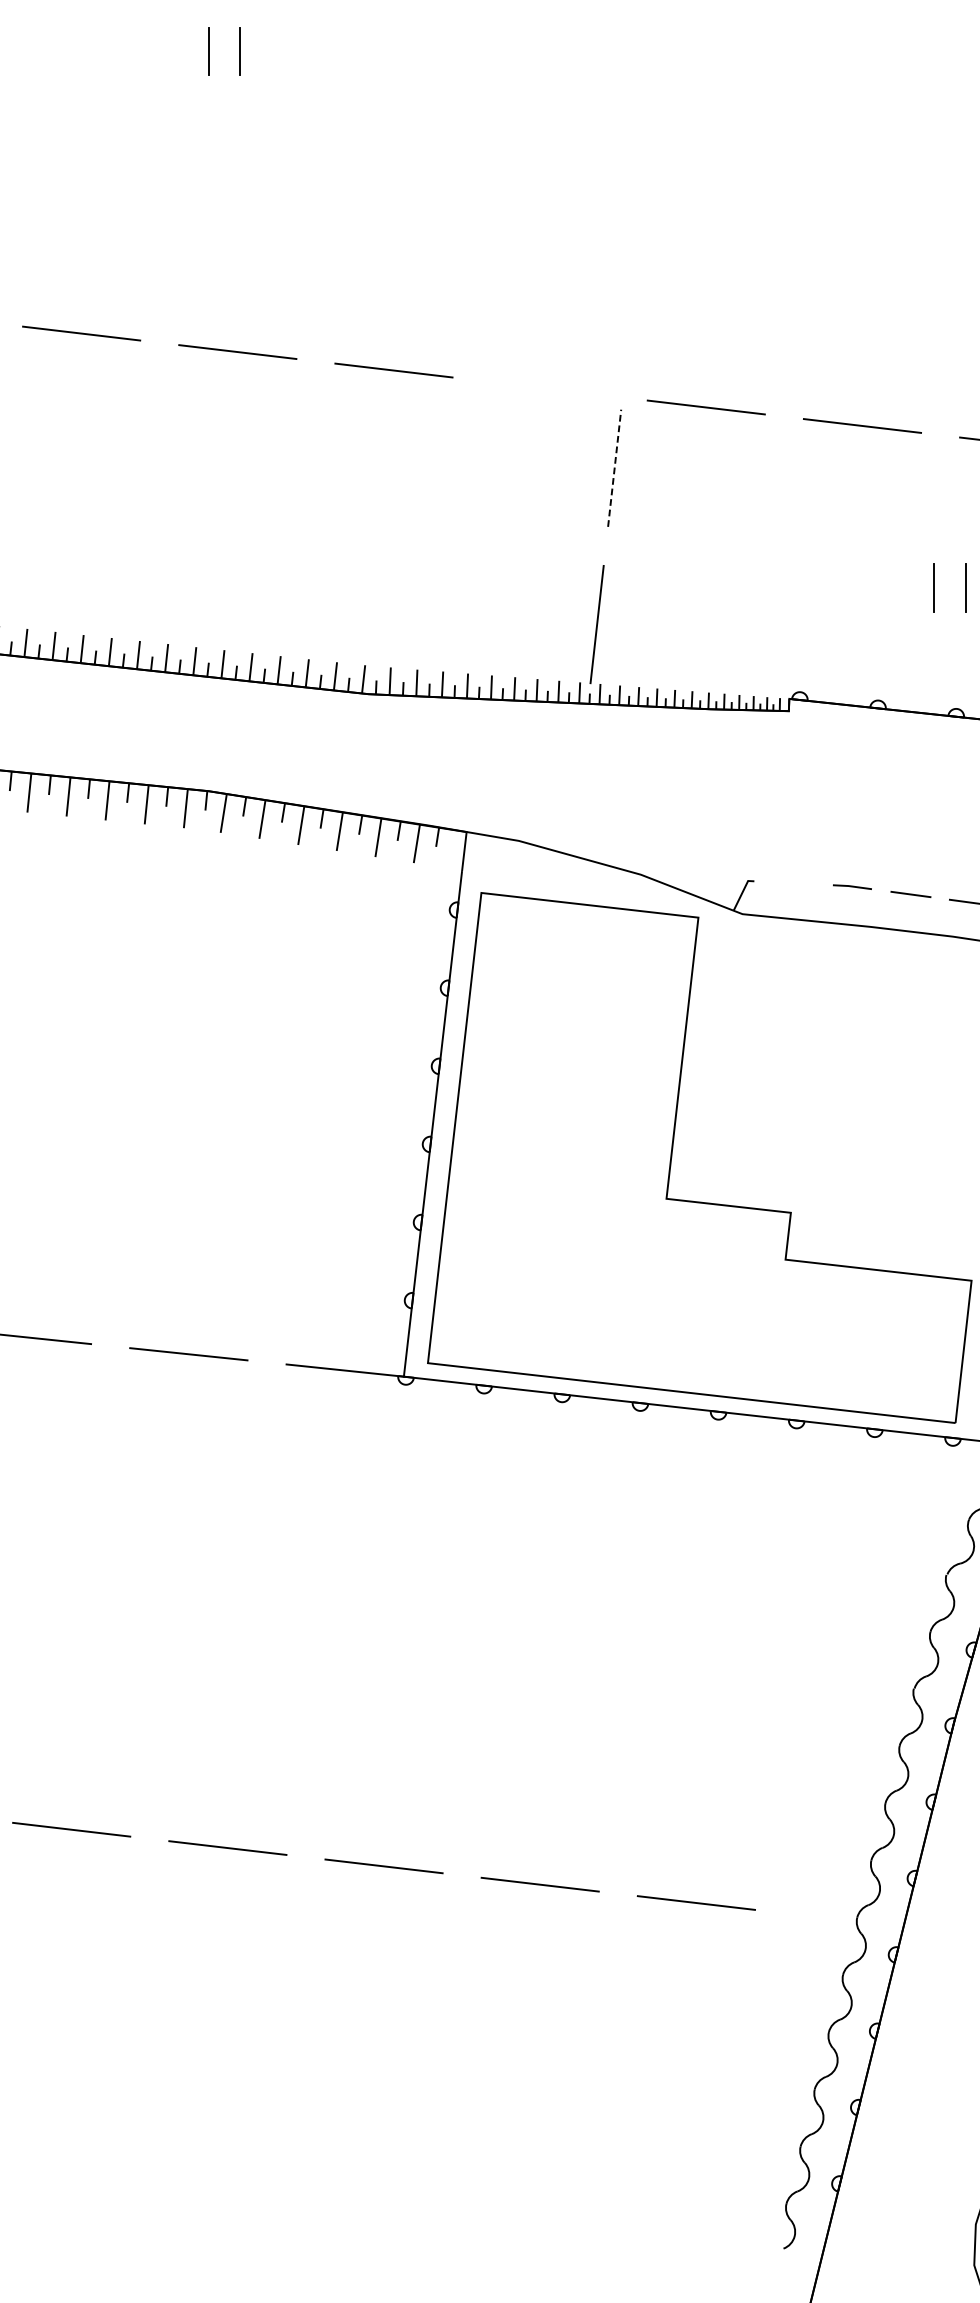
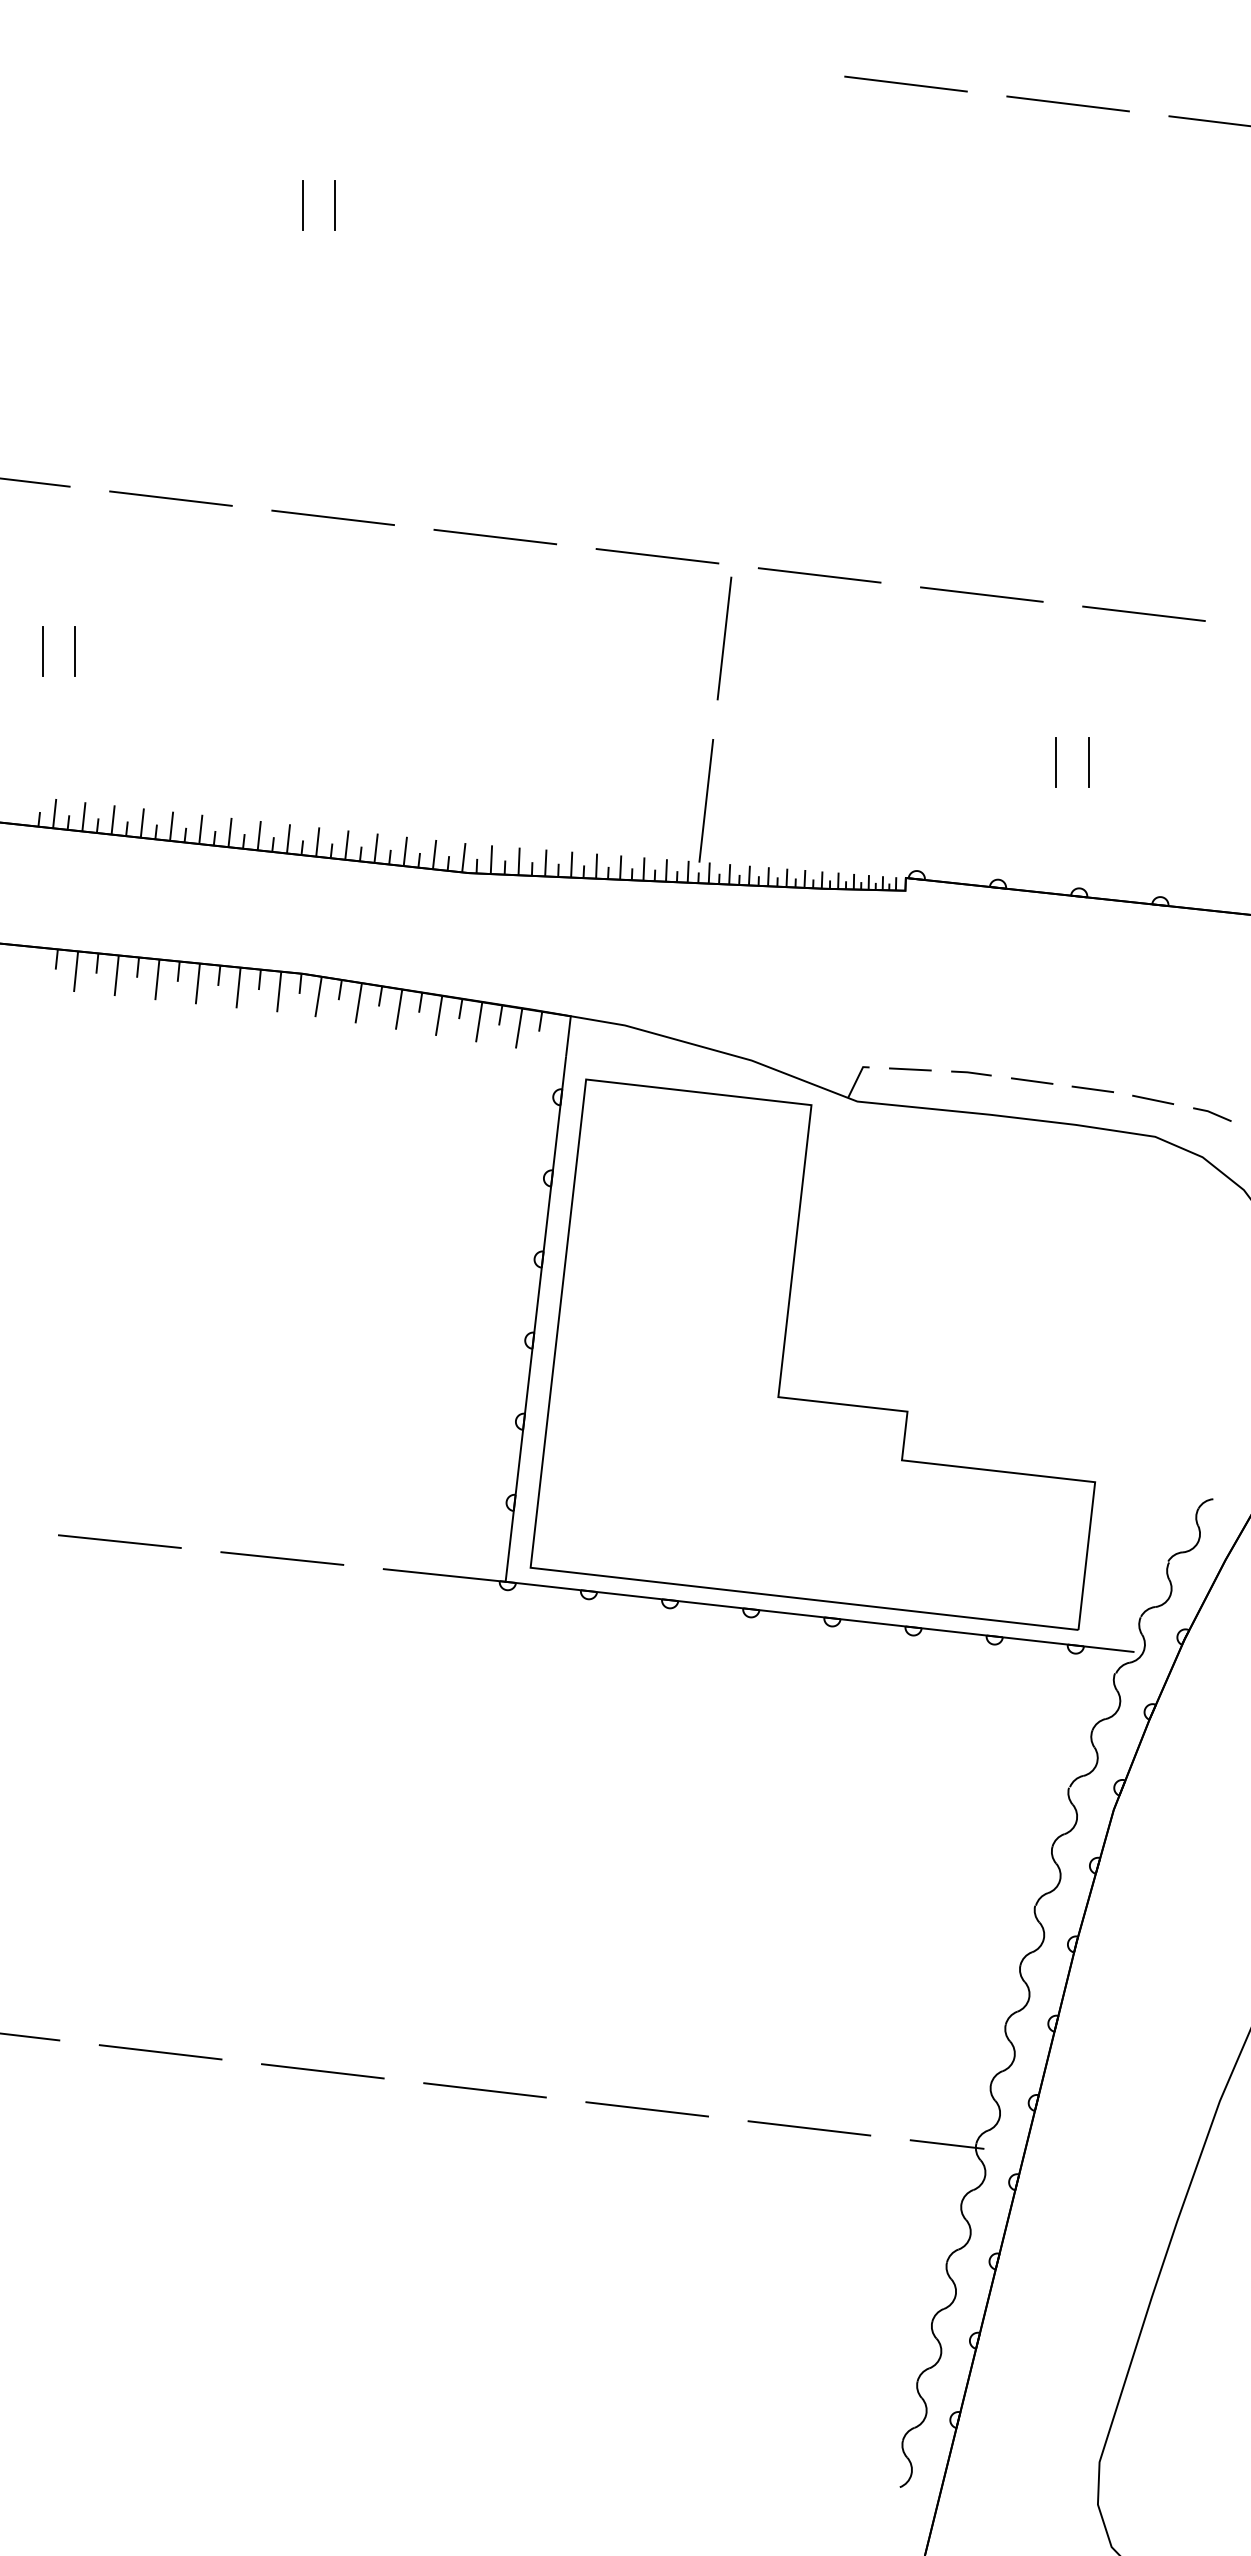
line: (550, 389) -> (657, 556), added
line: (614, 468) -> (724, 638), dashed -> solid
line: (792, 883) -> (909, 1069), added
line: (828, 1918) -> (946, 2144), added

